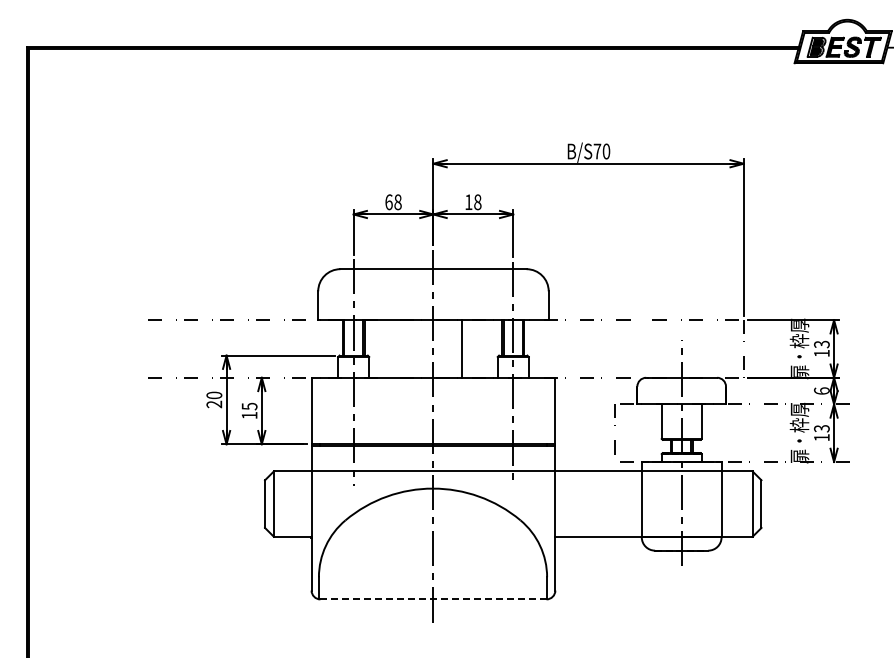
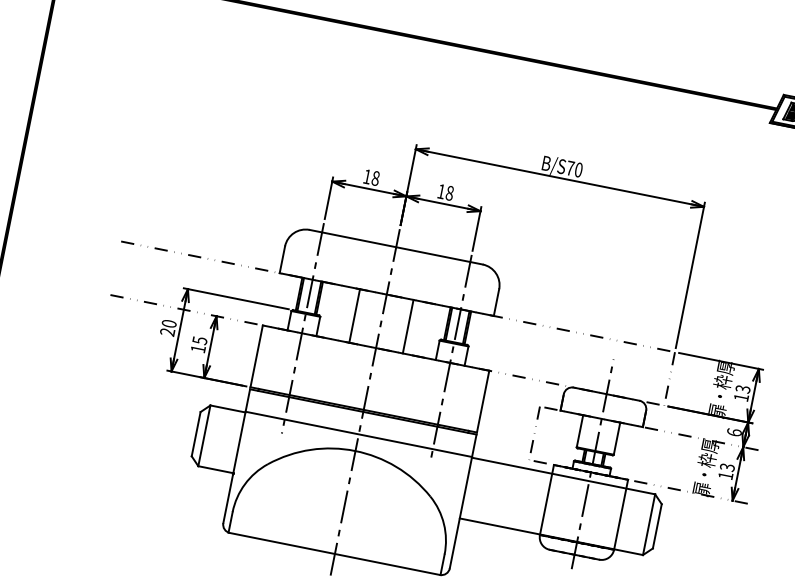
text: (388, 202) -> (366, 176), 68 -> 18
line: (404, 348) -> (354, 315), added
line: (432, 599) -> (334, 553), dashed -> solid

